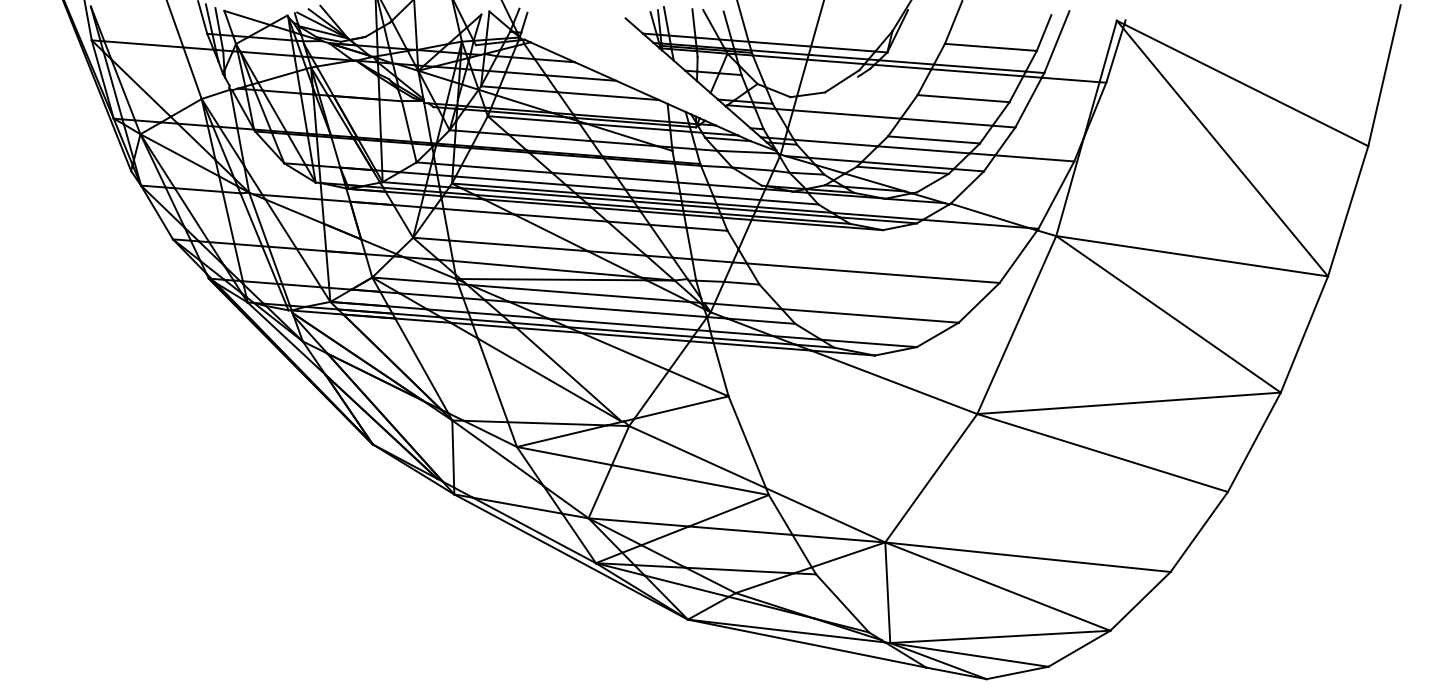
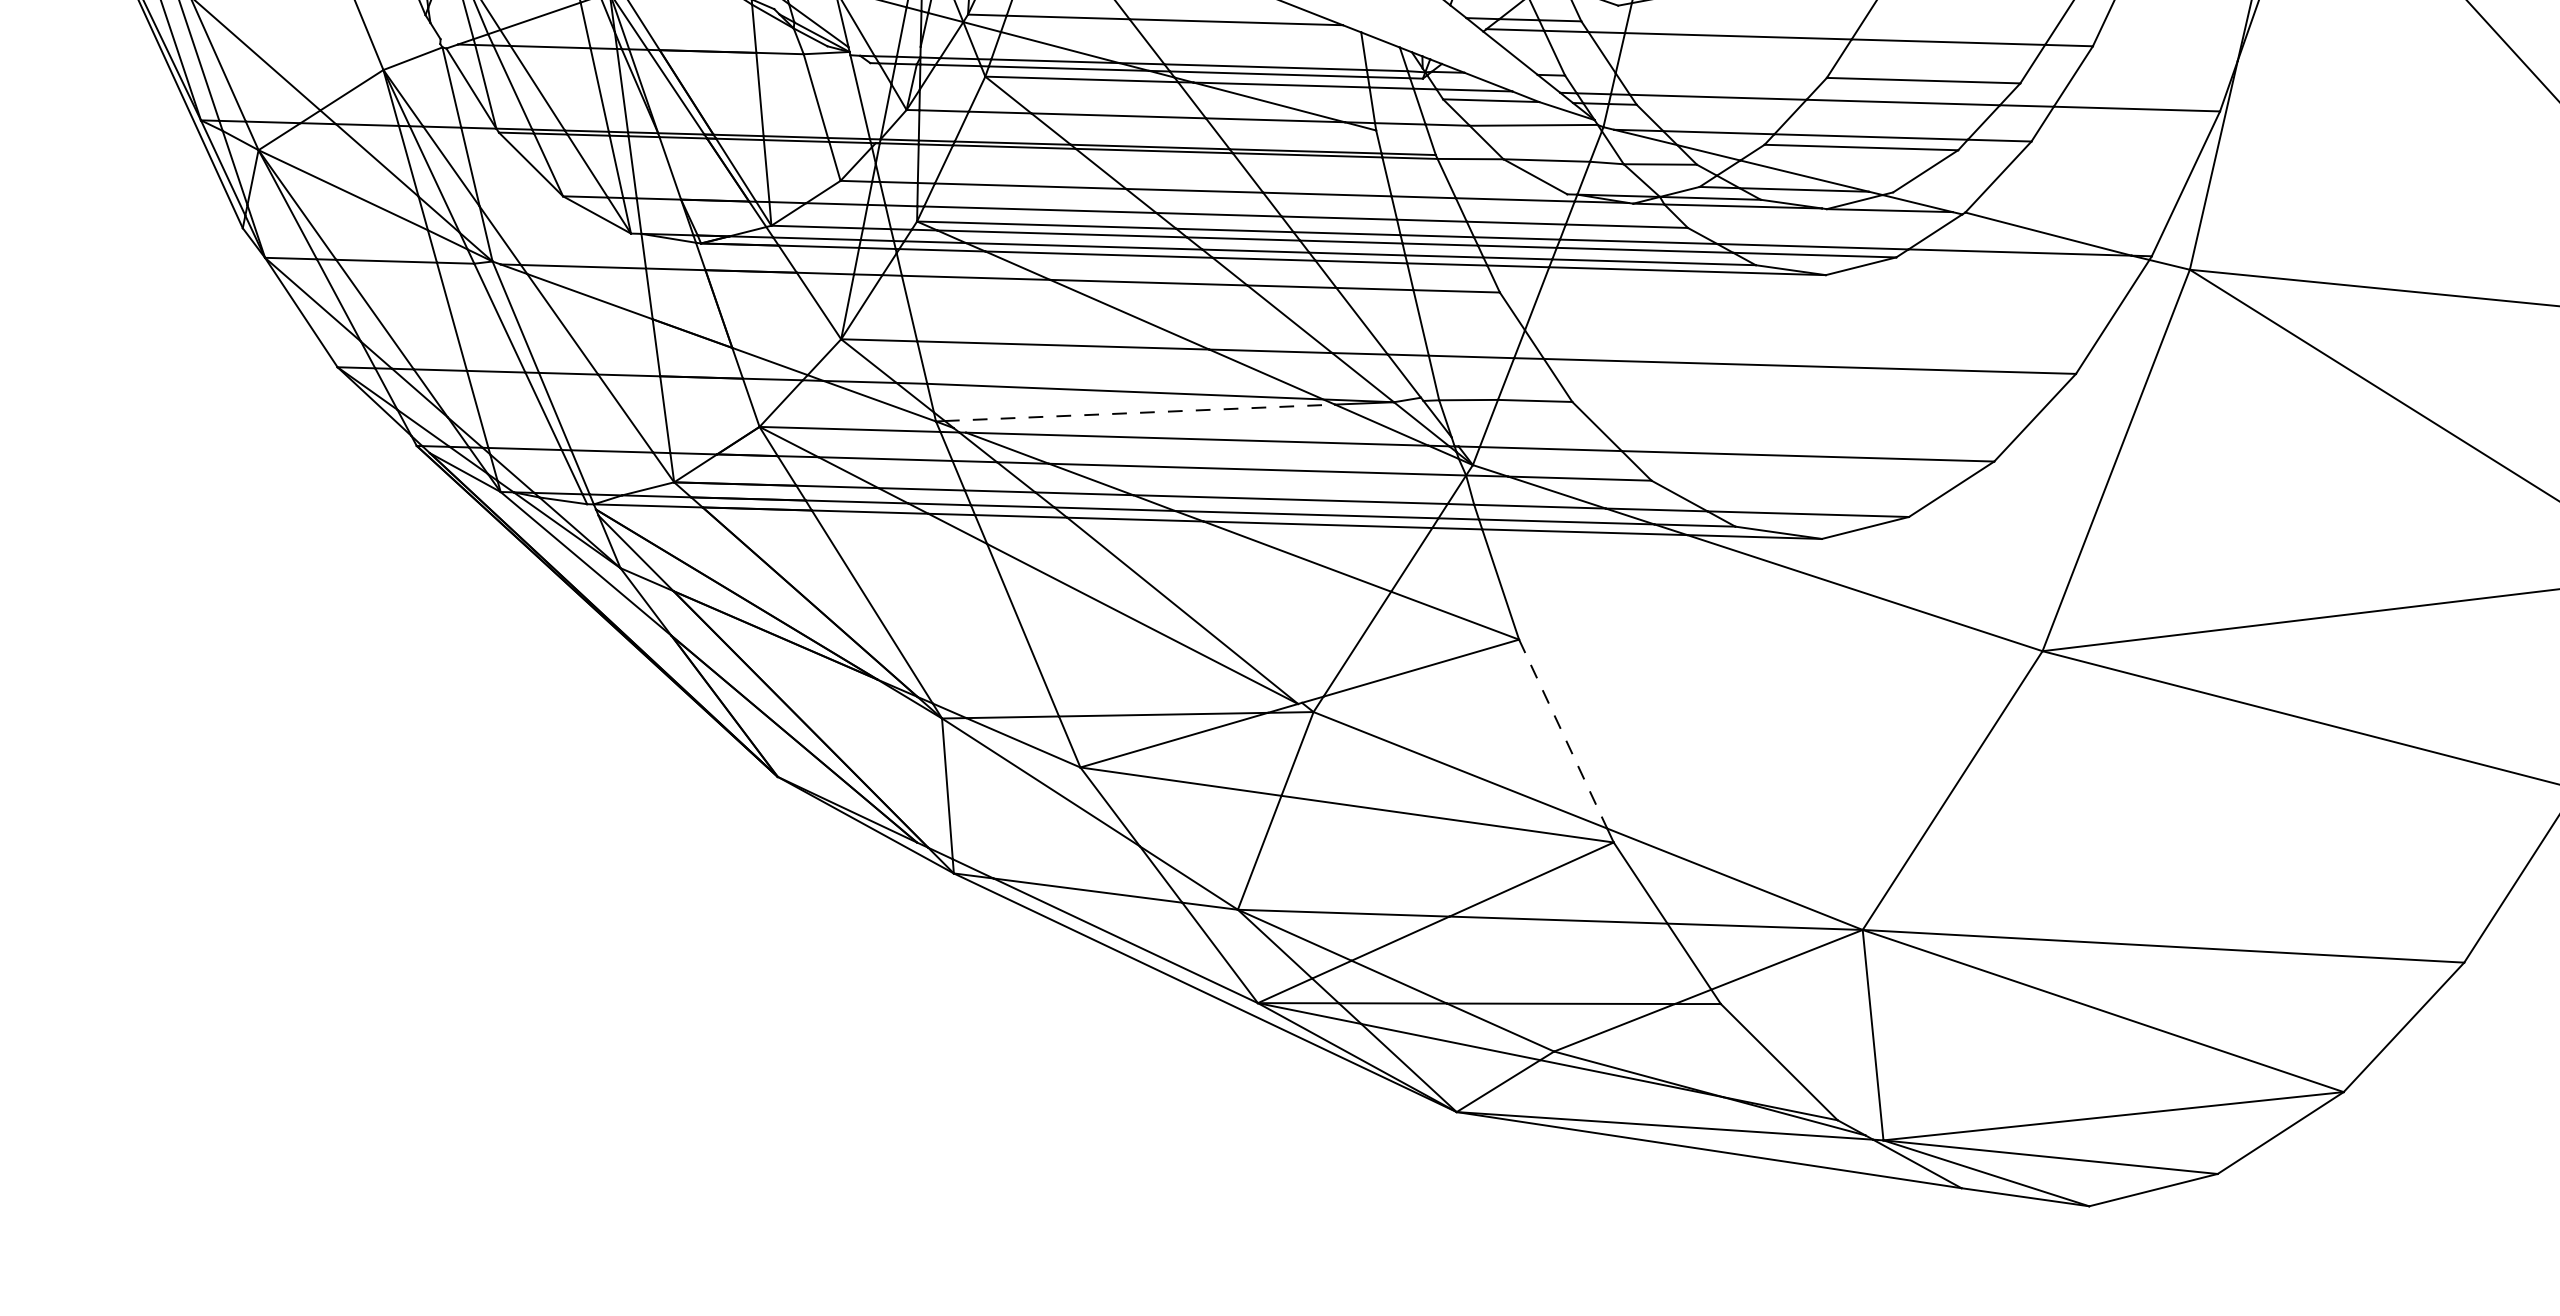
line: (553, 279) -> (1139, 412), solid -> dashed
line: (747, 442) -> (1563, 734), solid -> dashed

